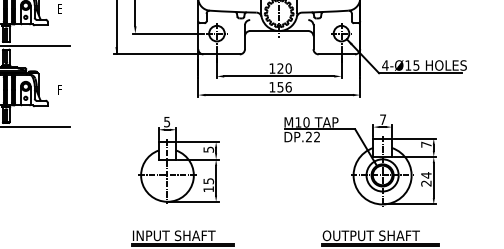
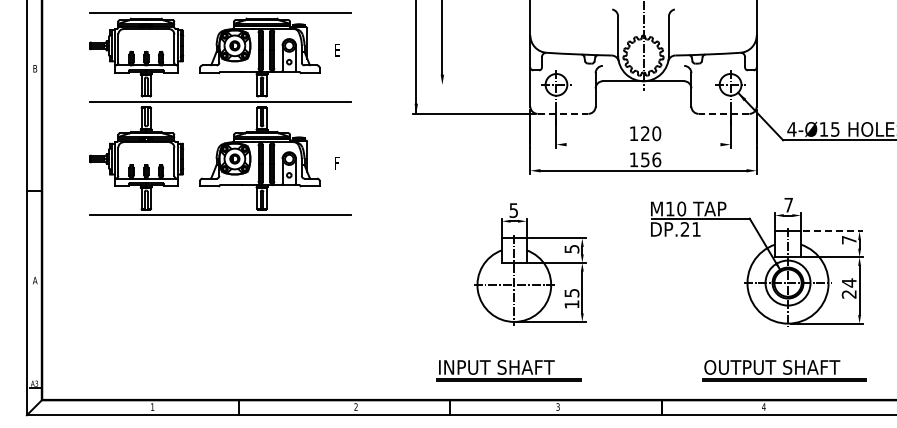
line: (168, 33) -> (488, 84), removed
line: (221, 54) -> (563, 113), solid -> dashed
line: (336, 54) -> (723, 113), solid -> dashed
line: (279, 76) -> (643, 144), removed
text: (317, 137) -> (696, 229), DP.22 -> DP.21
line: (414, 138) -> (832, 231), solid -> dashed
part: (179, 160) -> (530, 264), moved

